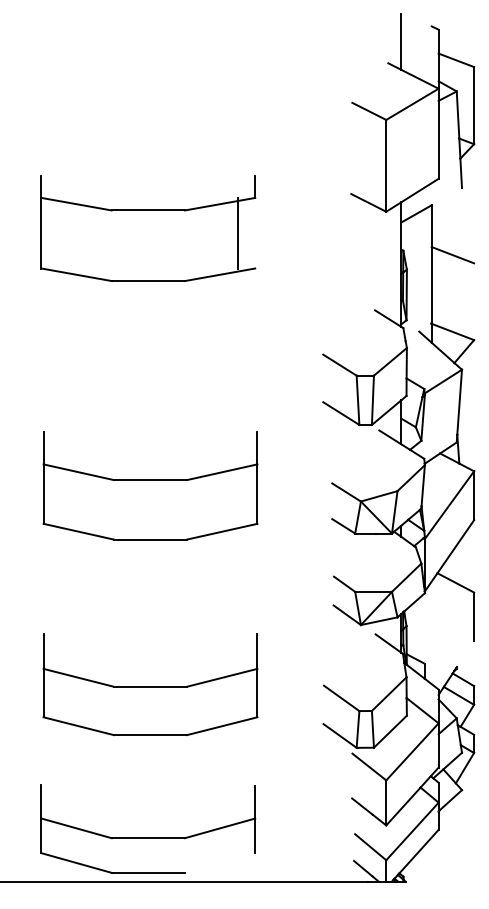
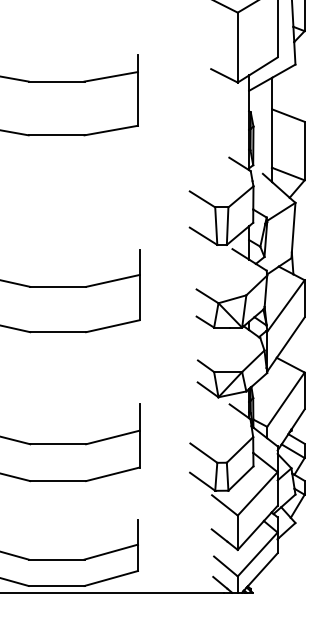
line: (446, 196) -> (283, 70), added
line: (238, 232) -> (138, 98), moved
line: (474, 301) -> (304, 150), added
line: (449, 627) -> (285, 399), added
line: (465, 653) -> (298, 418), added
line: (220, 862) -> (111, 578), added

